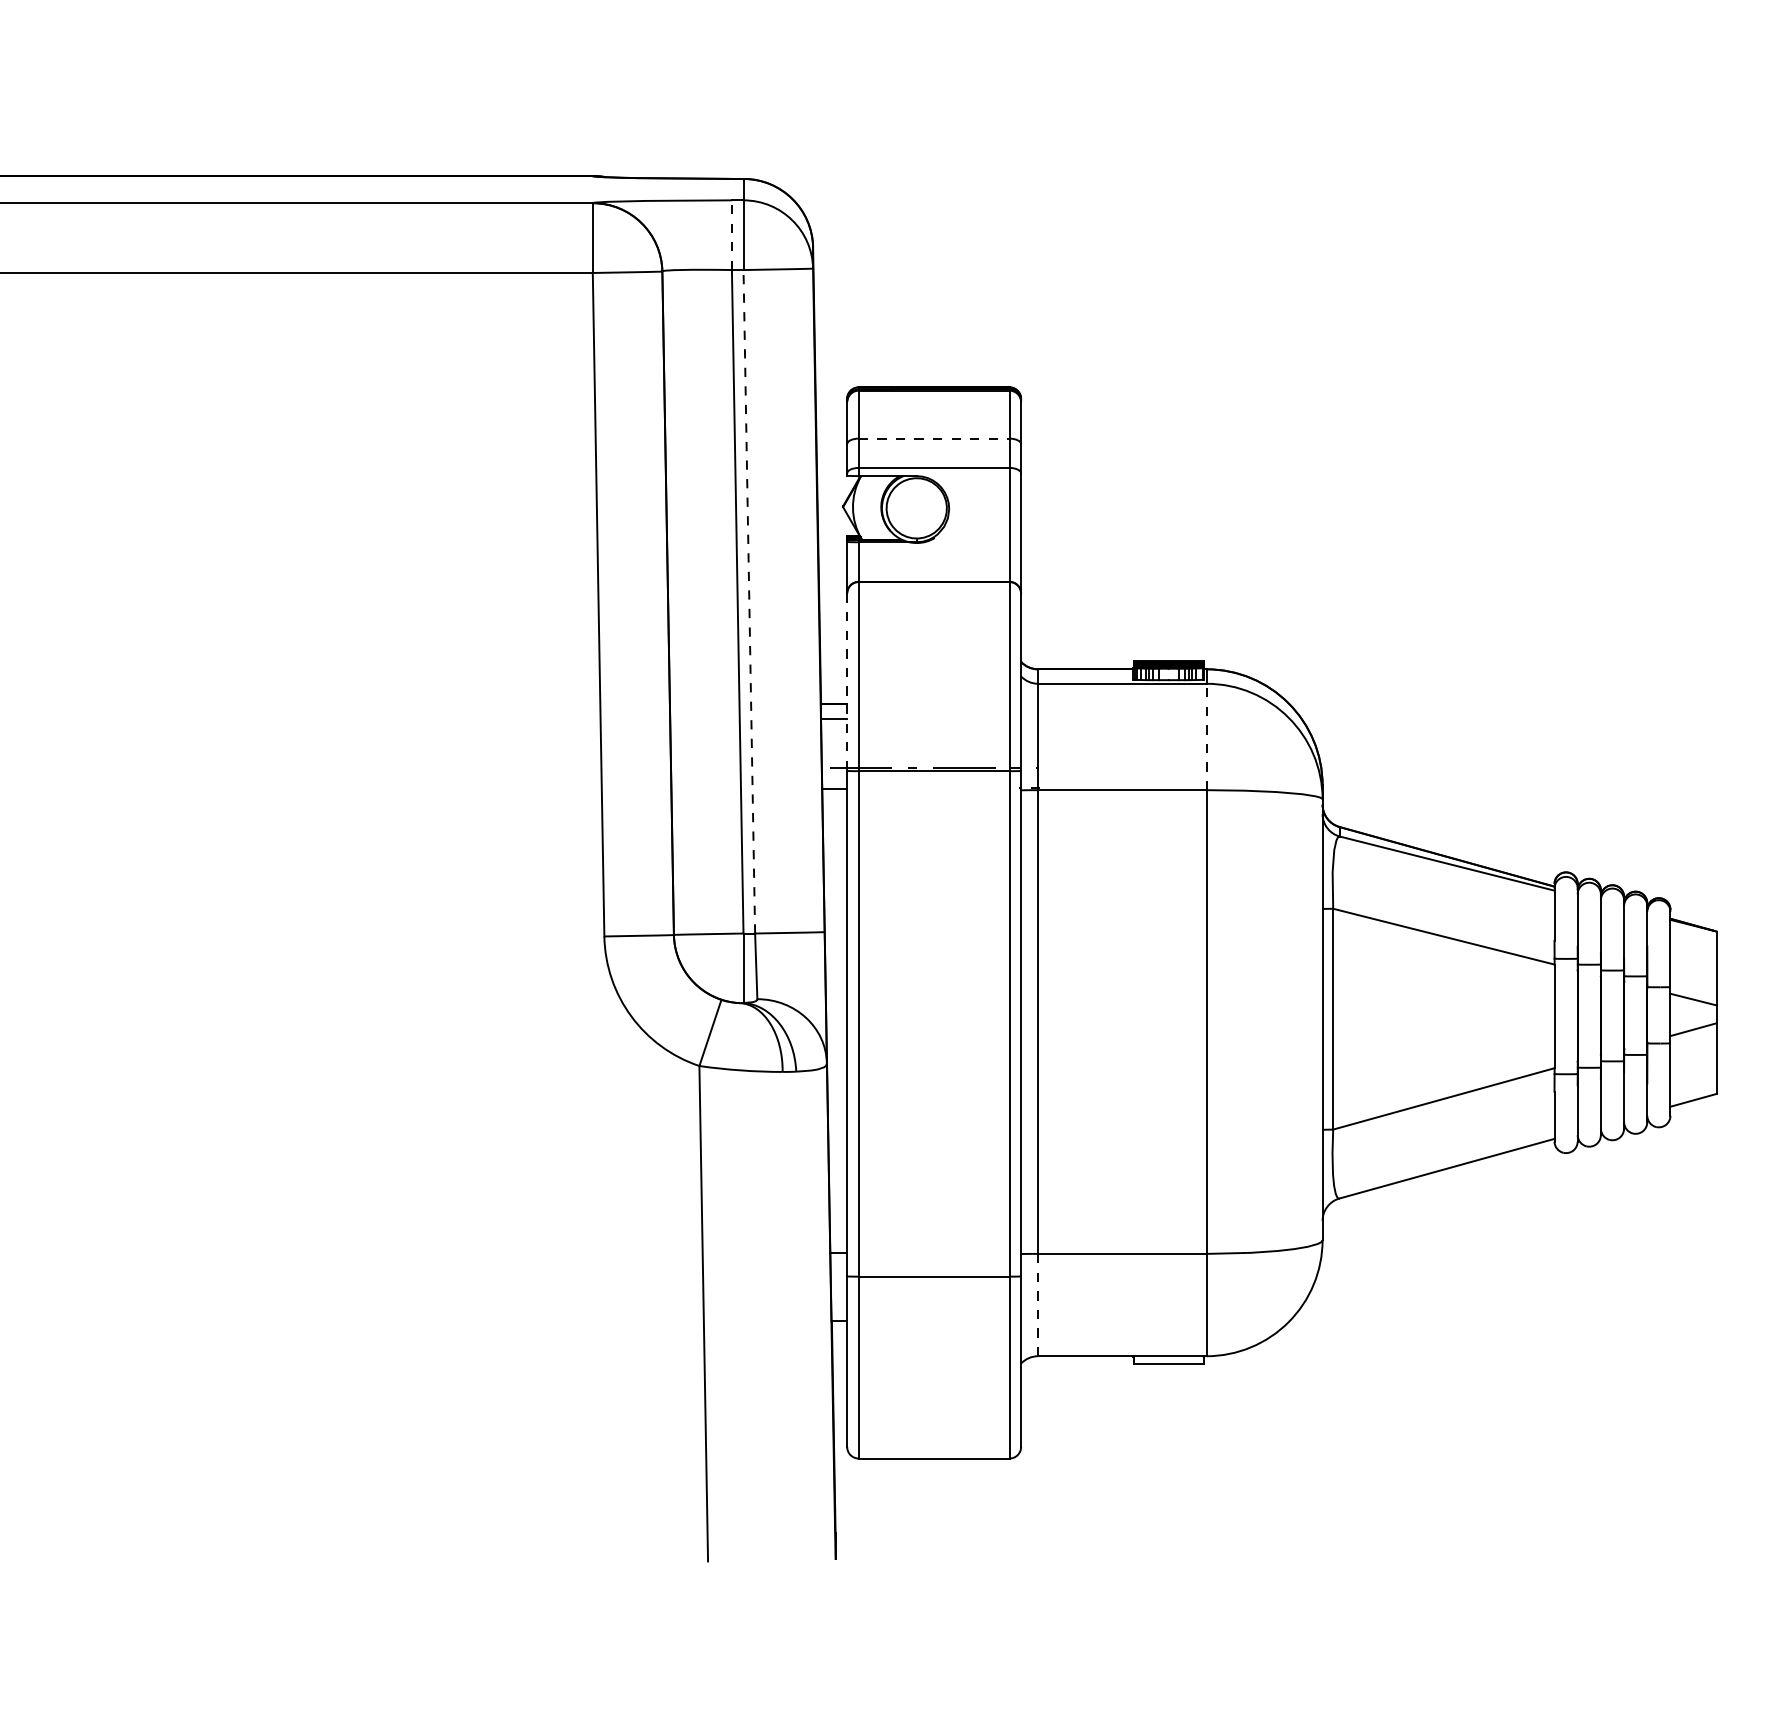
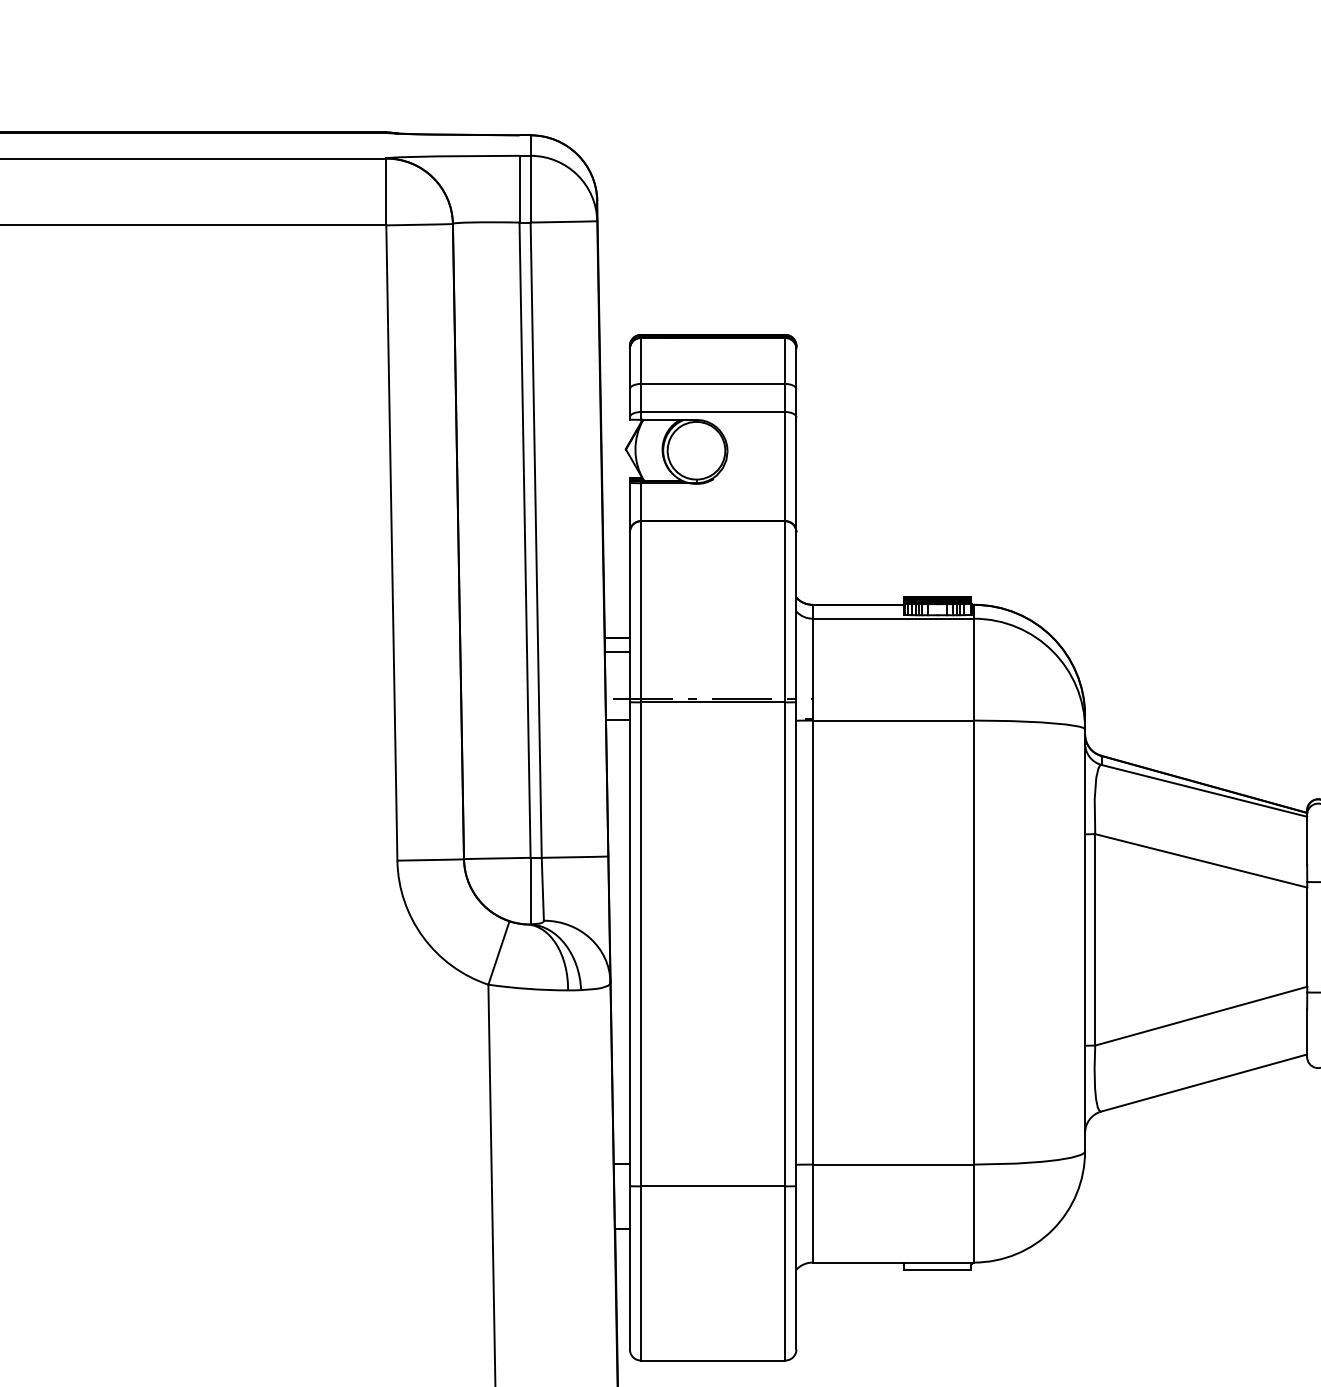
line: (731, 235) -> (519, 189), dashed -> solid
line: (934, 438) -> (713, 383), dashed -> solid
line: (749, 601) -> (536, 539), dashed -> solid
line: (847, 682) -> (630, 617), dashed -> solid
line: (1206, 736) -> (973, 669), dashed -> solid
line: (1038, 1304) -> (813, 1213), dashed -> solid

